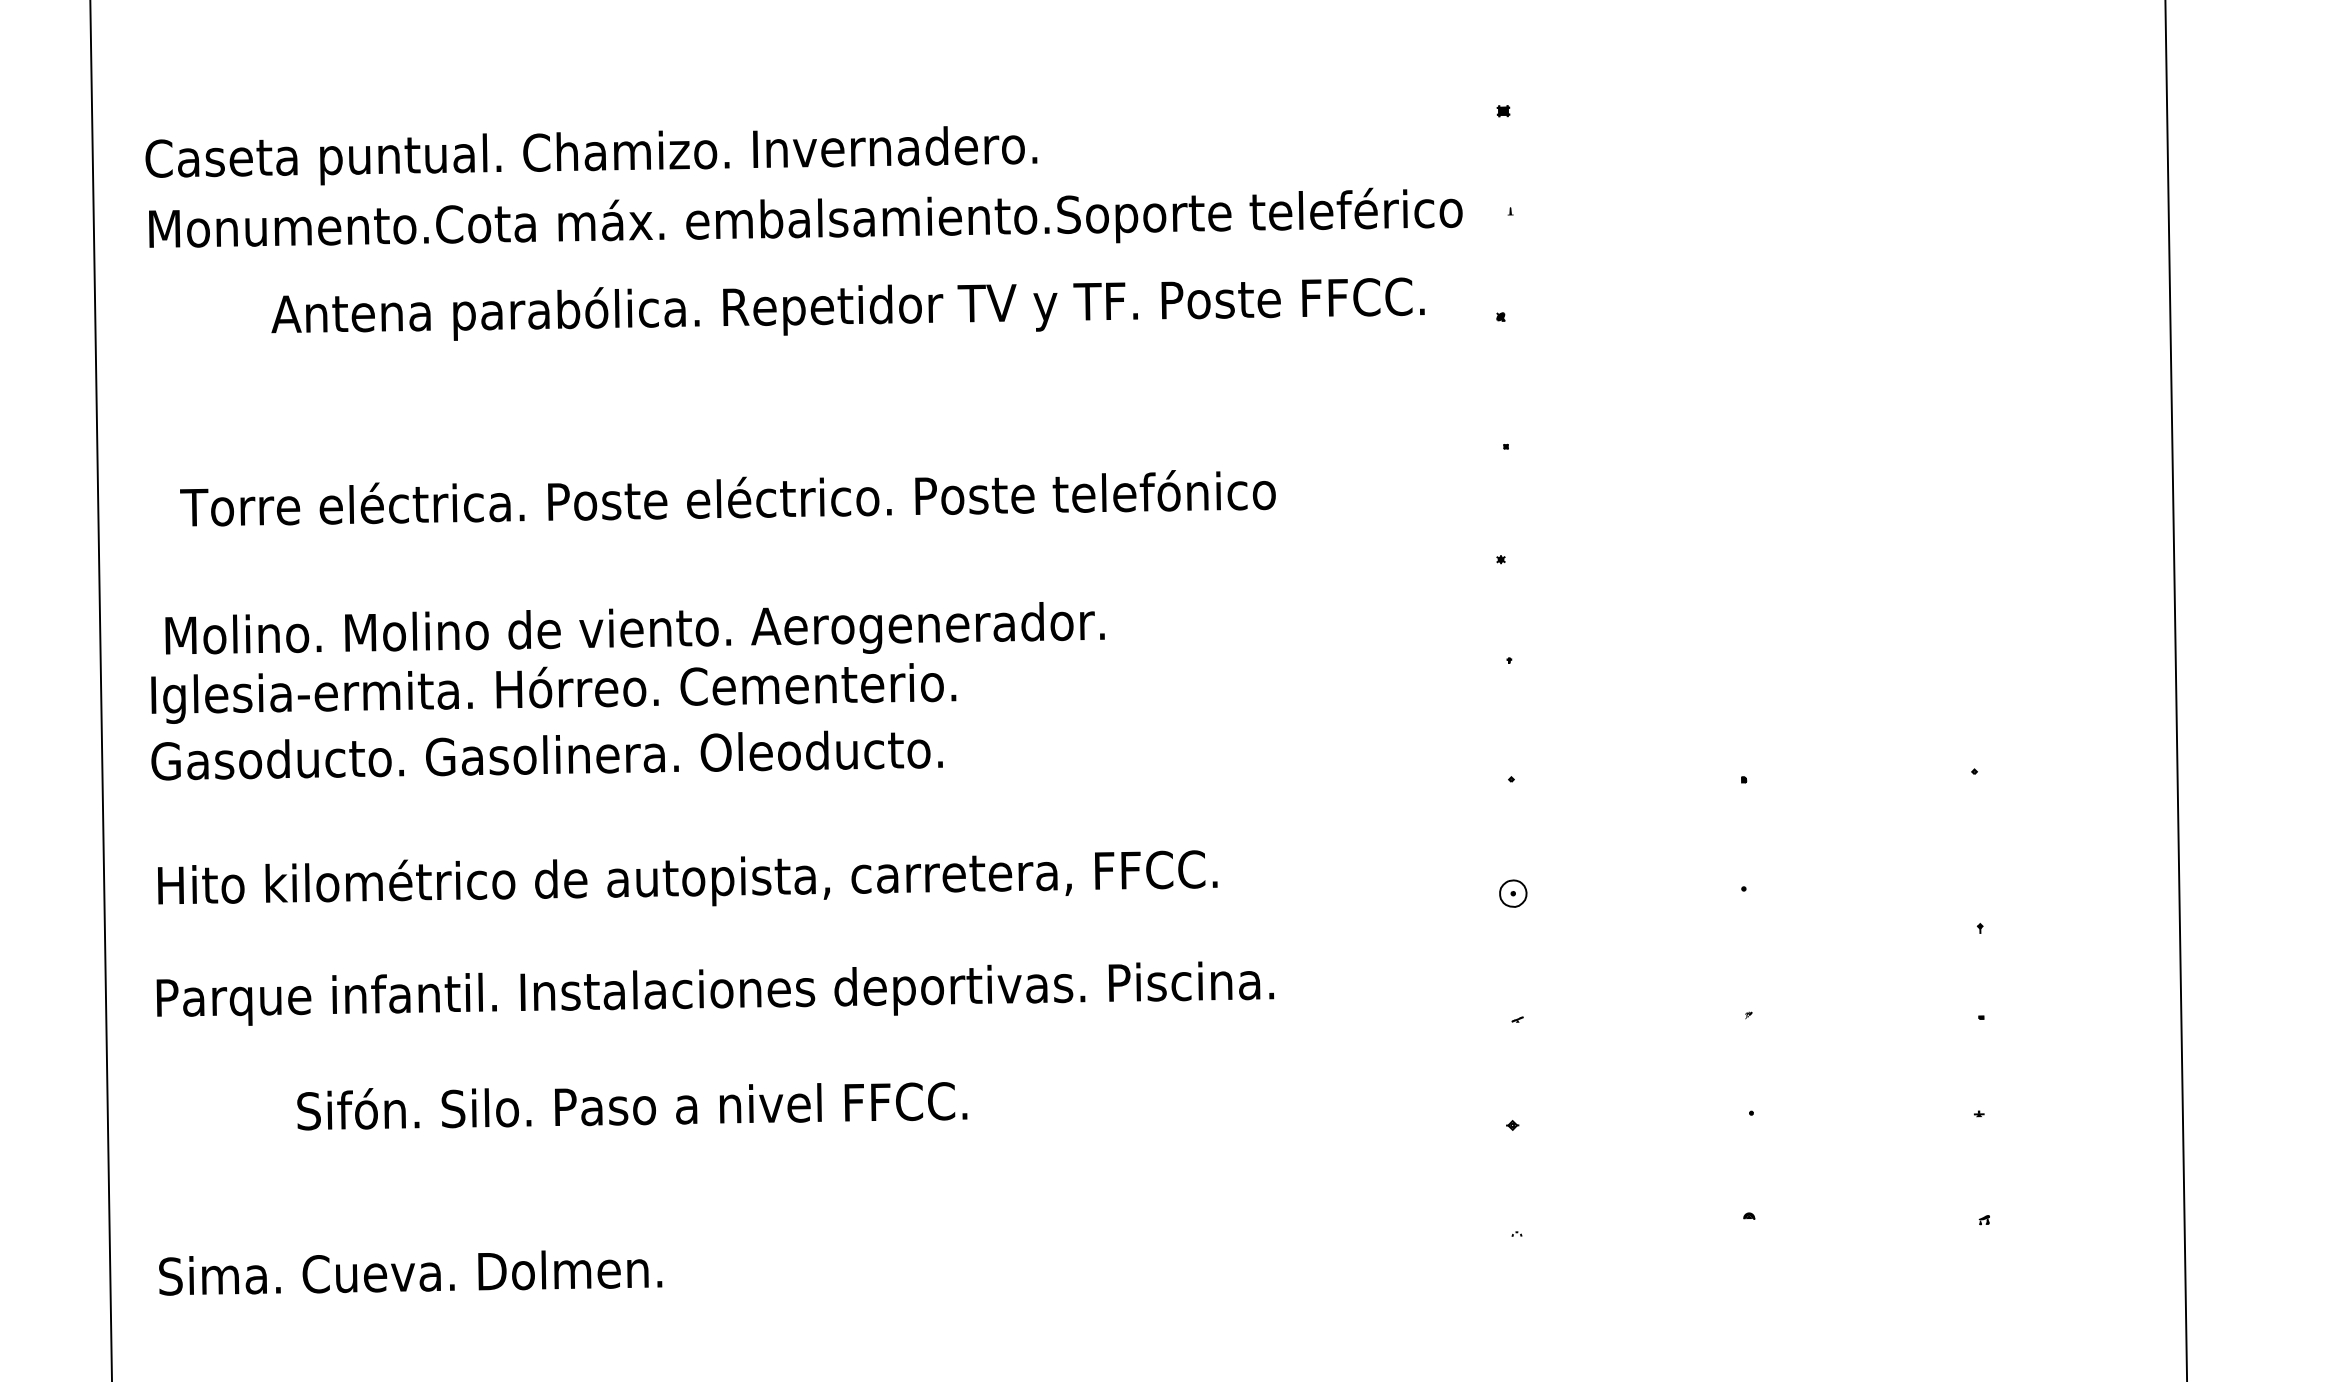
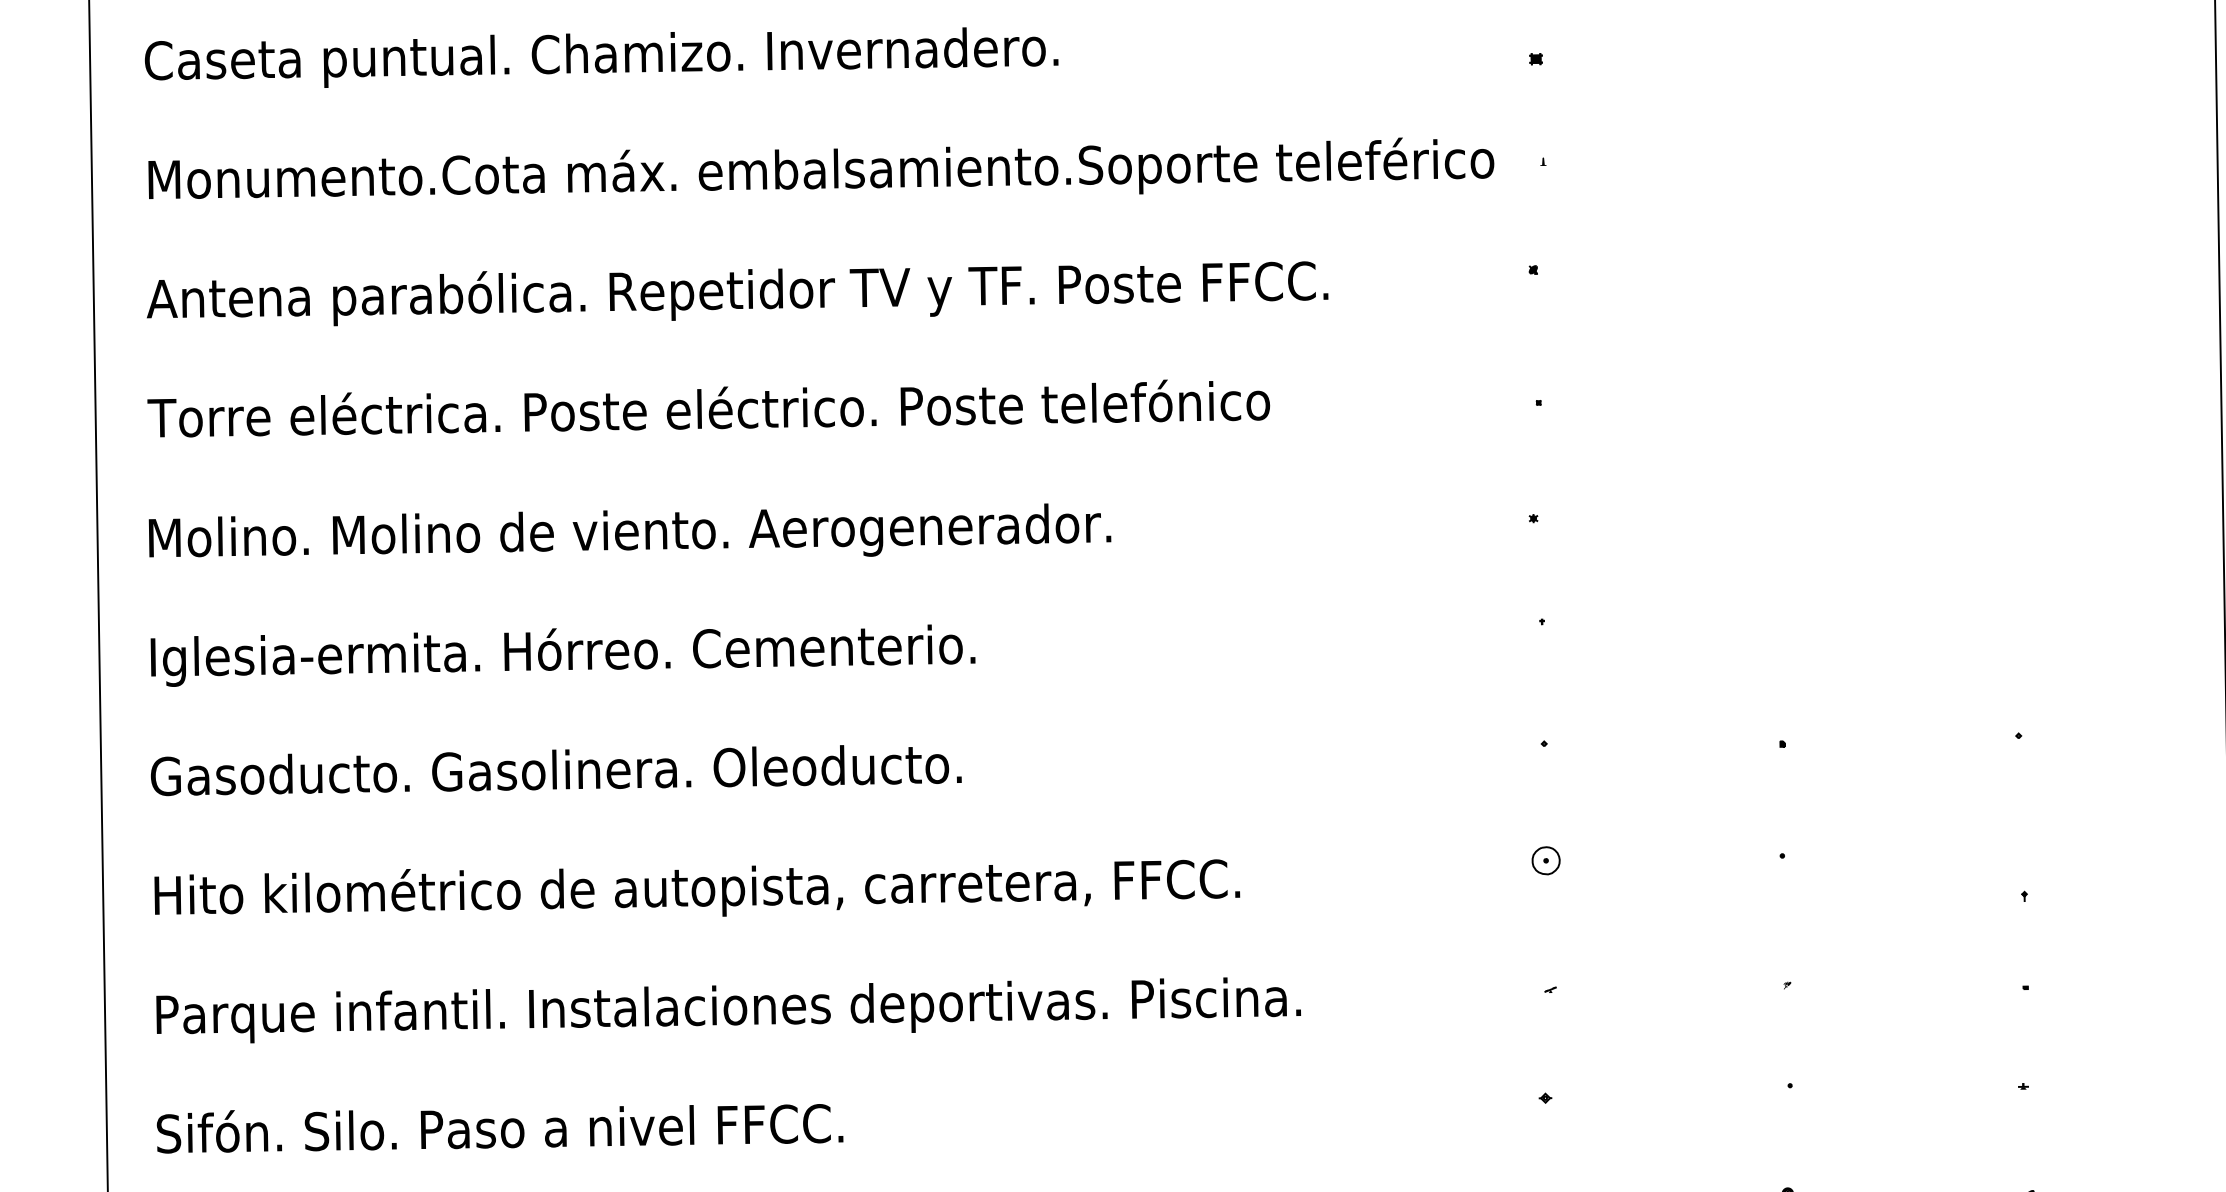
text: (591, 155) -> (601, 57), moved
text: (847, 308) -> (736, 293), moved
text: (727, 498) -> (708, 408), moved
text: (634, 628) -> (629, 530), moved
text: (546, 755) -> (555, 770), moved
text: (687, 878) -> (697, 888), moved
text: (715, 993) -> (728, 1010), moved
text: (632, 1106) -> (500, 1129), moved

